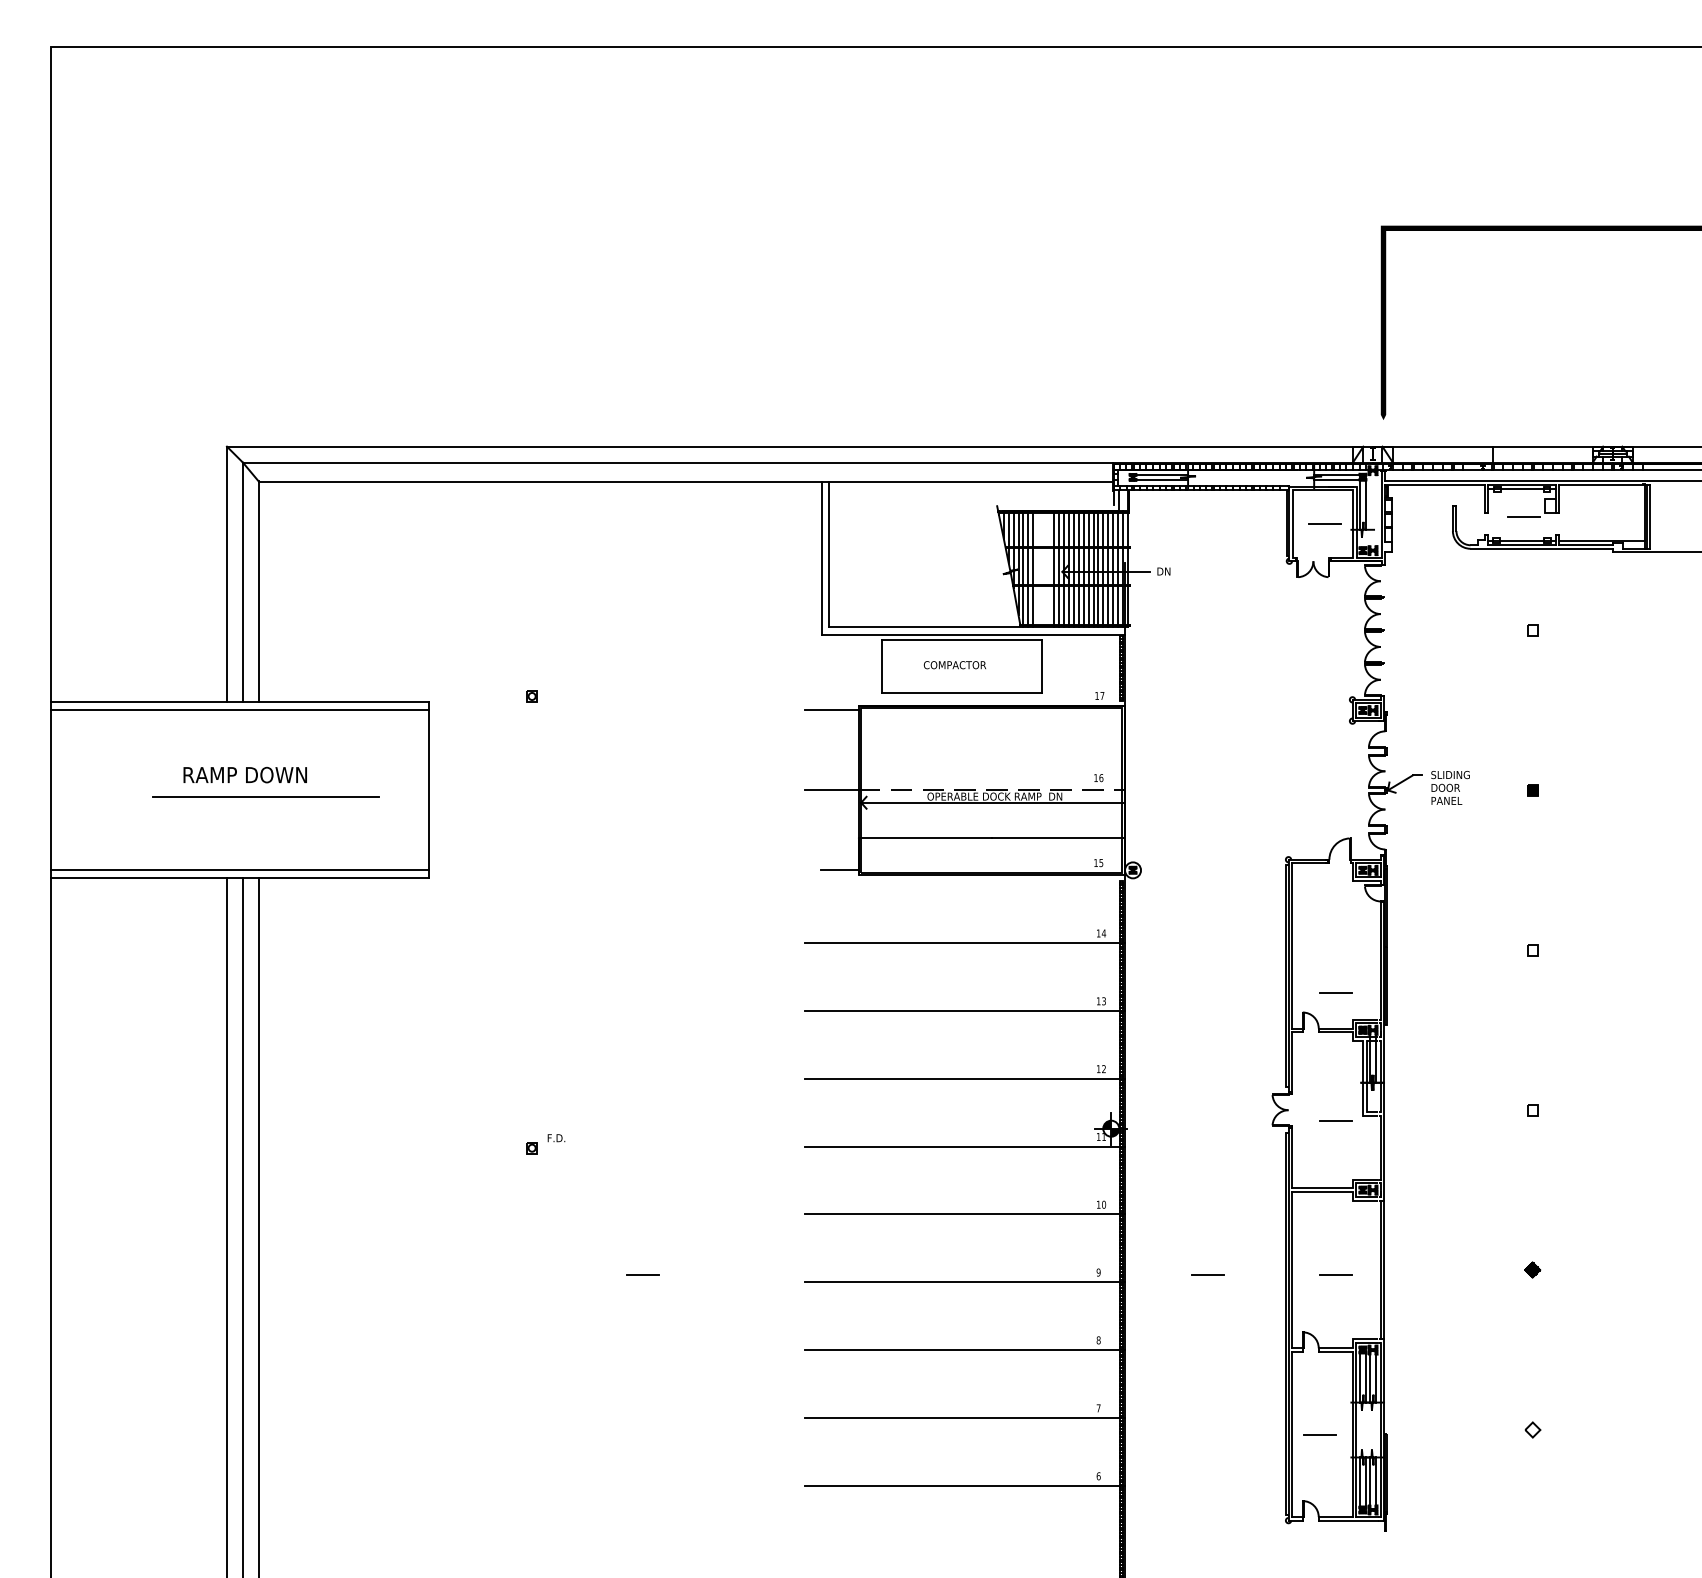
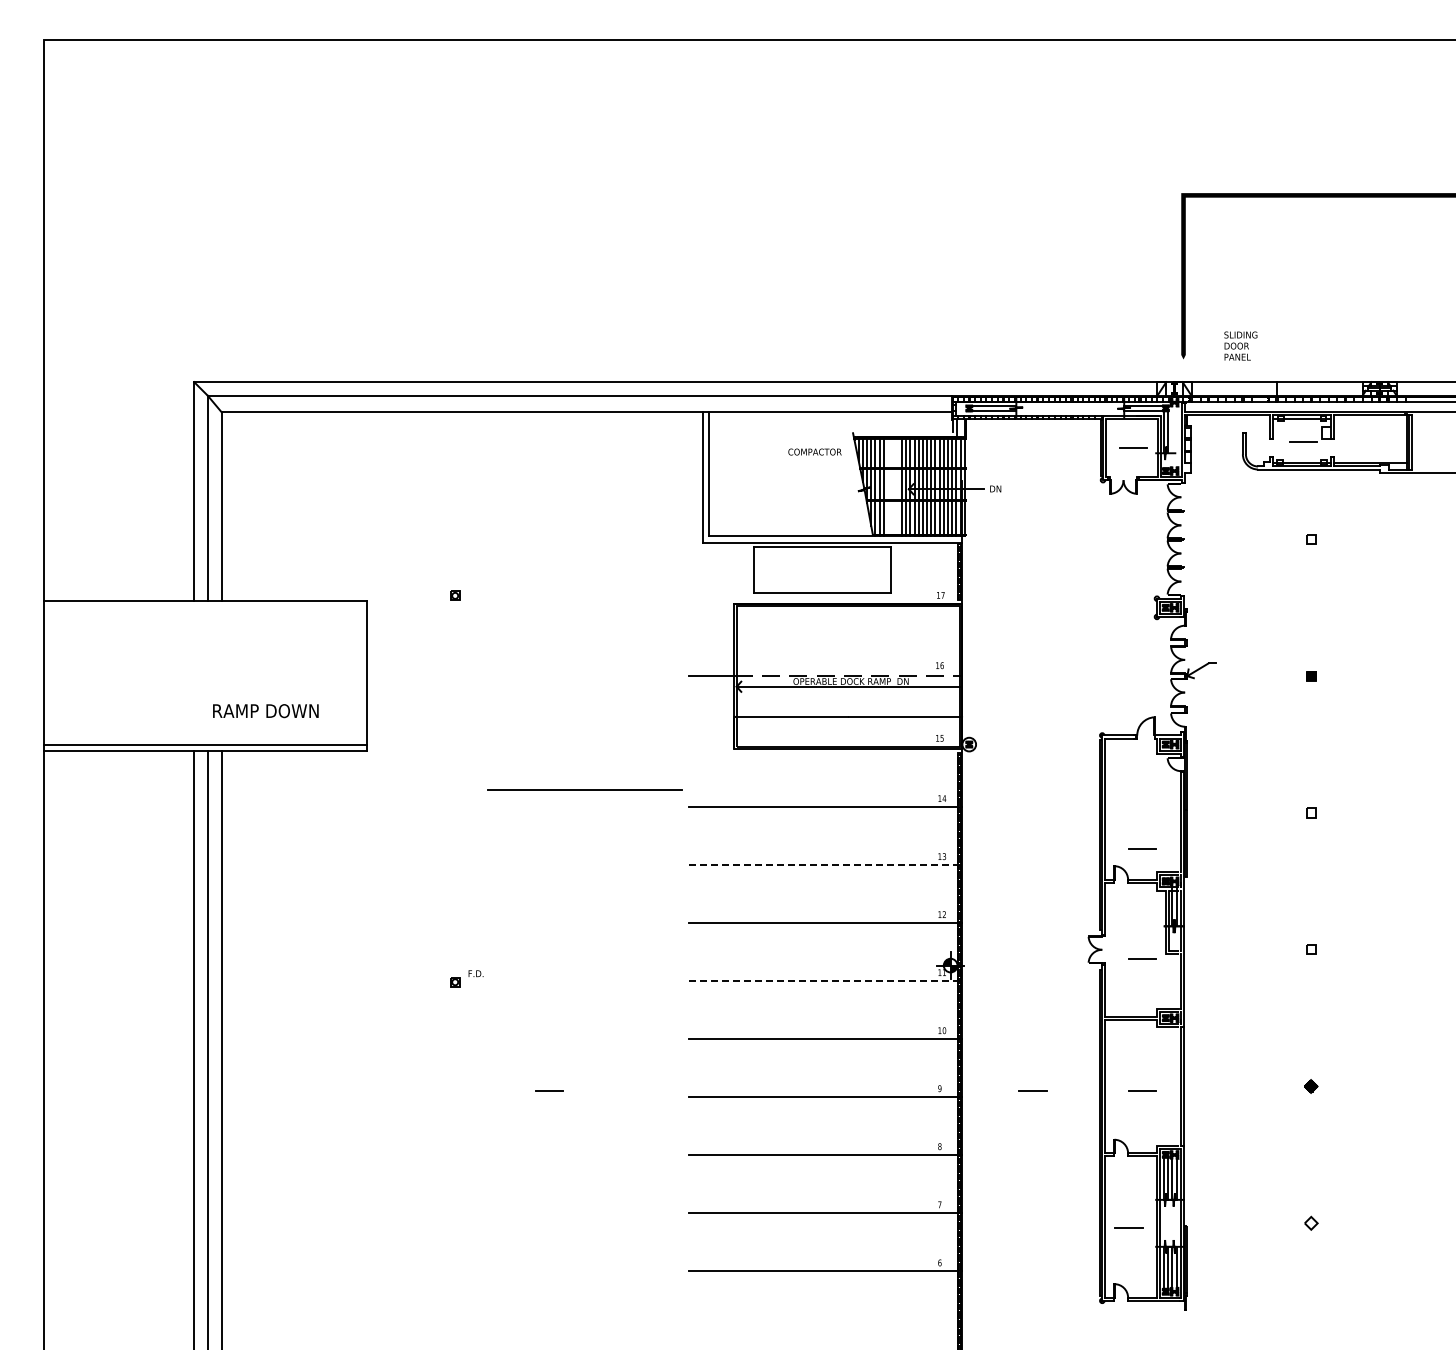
text: (954, 664) -> (814, 451), moved
line: (240, 710) -> (205, 607), removed
line: (831, 710) -> (711, 607), removed
text: (244, 775) -> (265, 711), moved
text: (1450, 787) -> (1240, 345), moved
line: (264, 796) -> (584, 789), moved
line: (839, 870) -> (718, 744), removed
line: (964, 1010) -> (825, 864), solid -> dashed
line: (964, 1146) -> (825, 980), solid -> dashed

